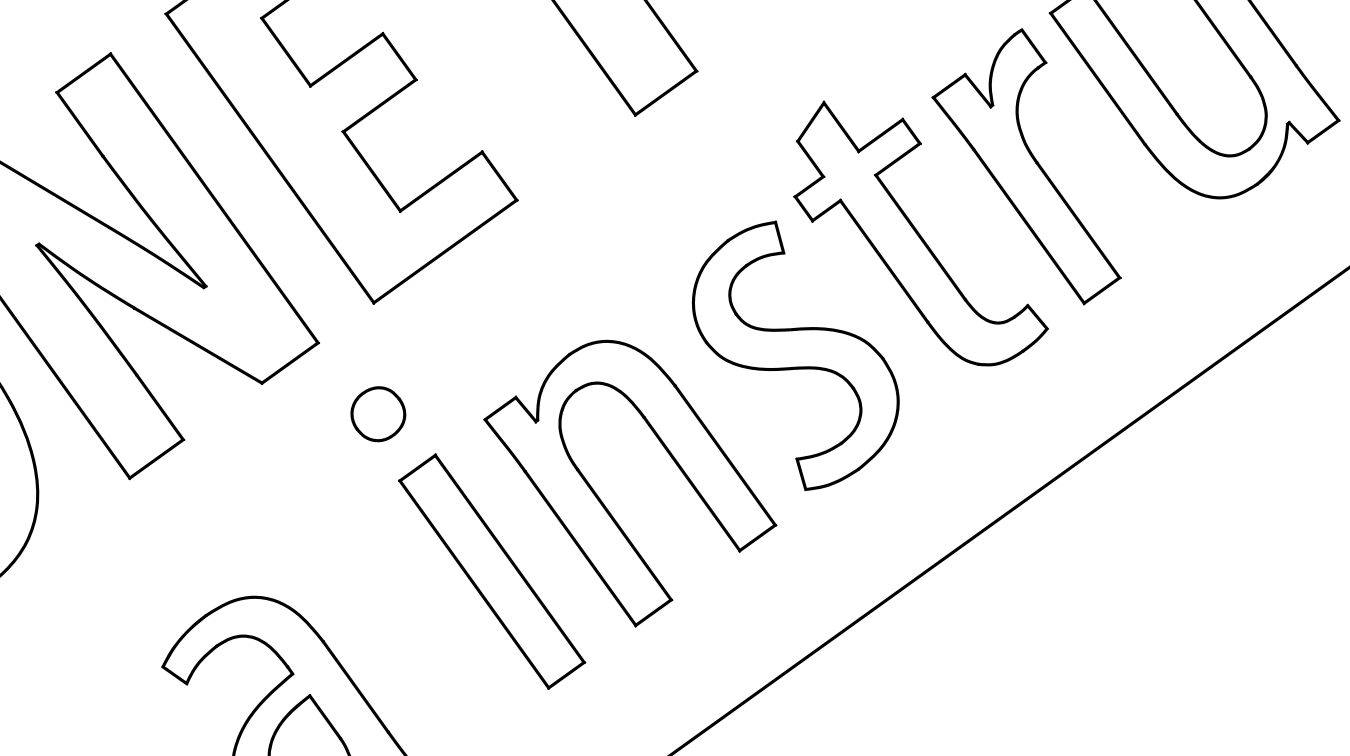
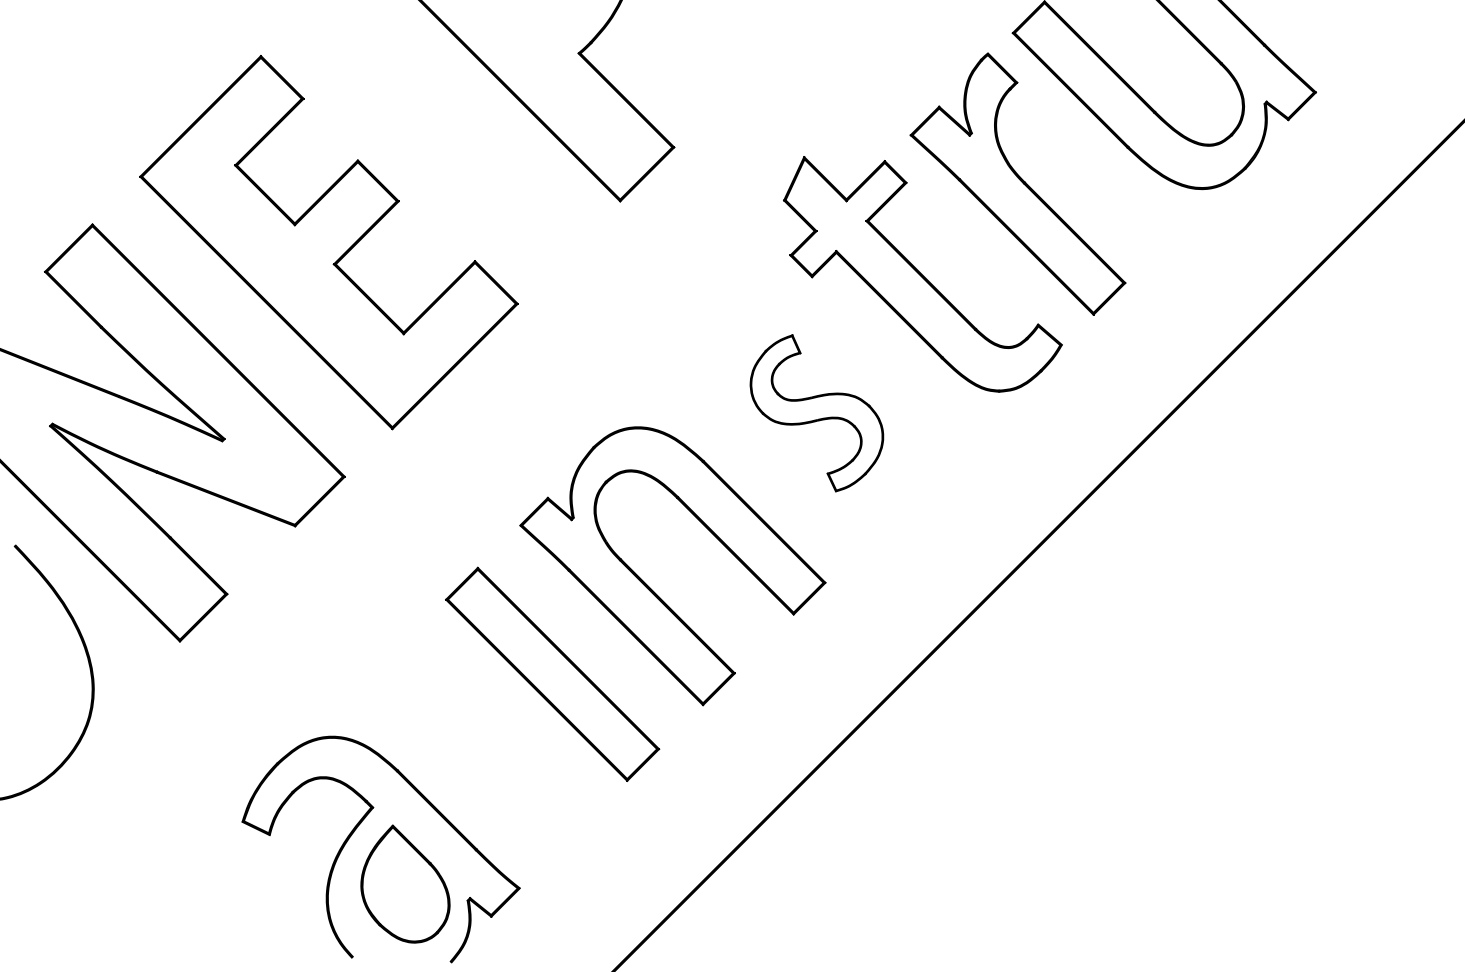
part: (794, 356) -> (816, 413), size x0.6
part: (377, 414) -> (414, 537), removed

